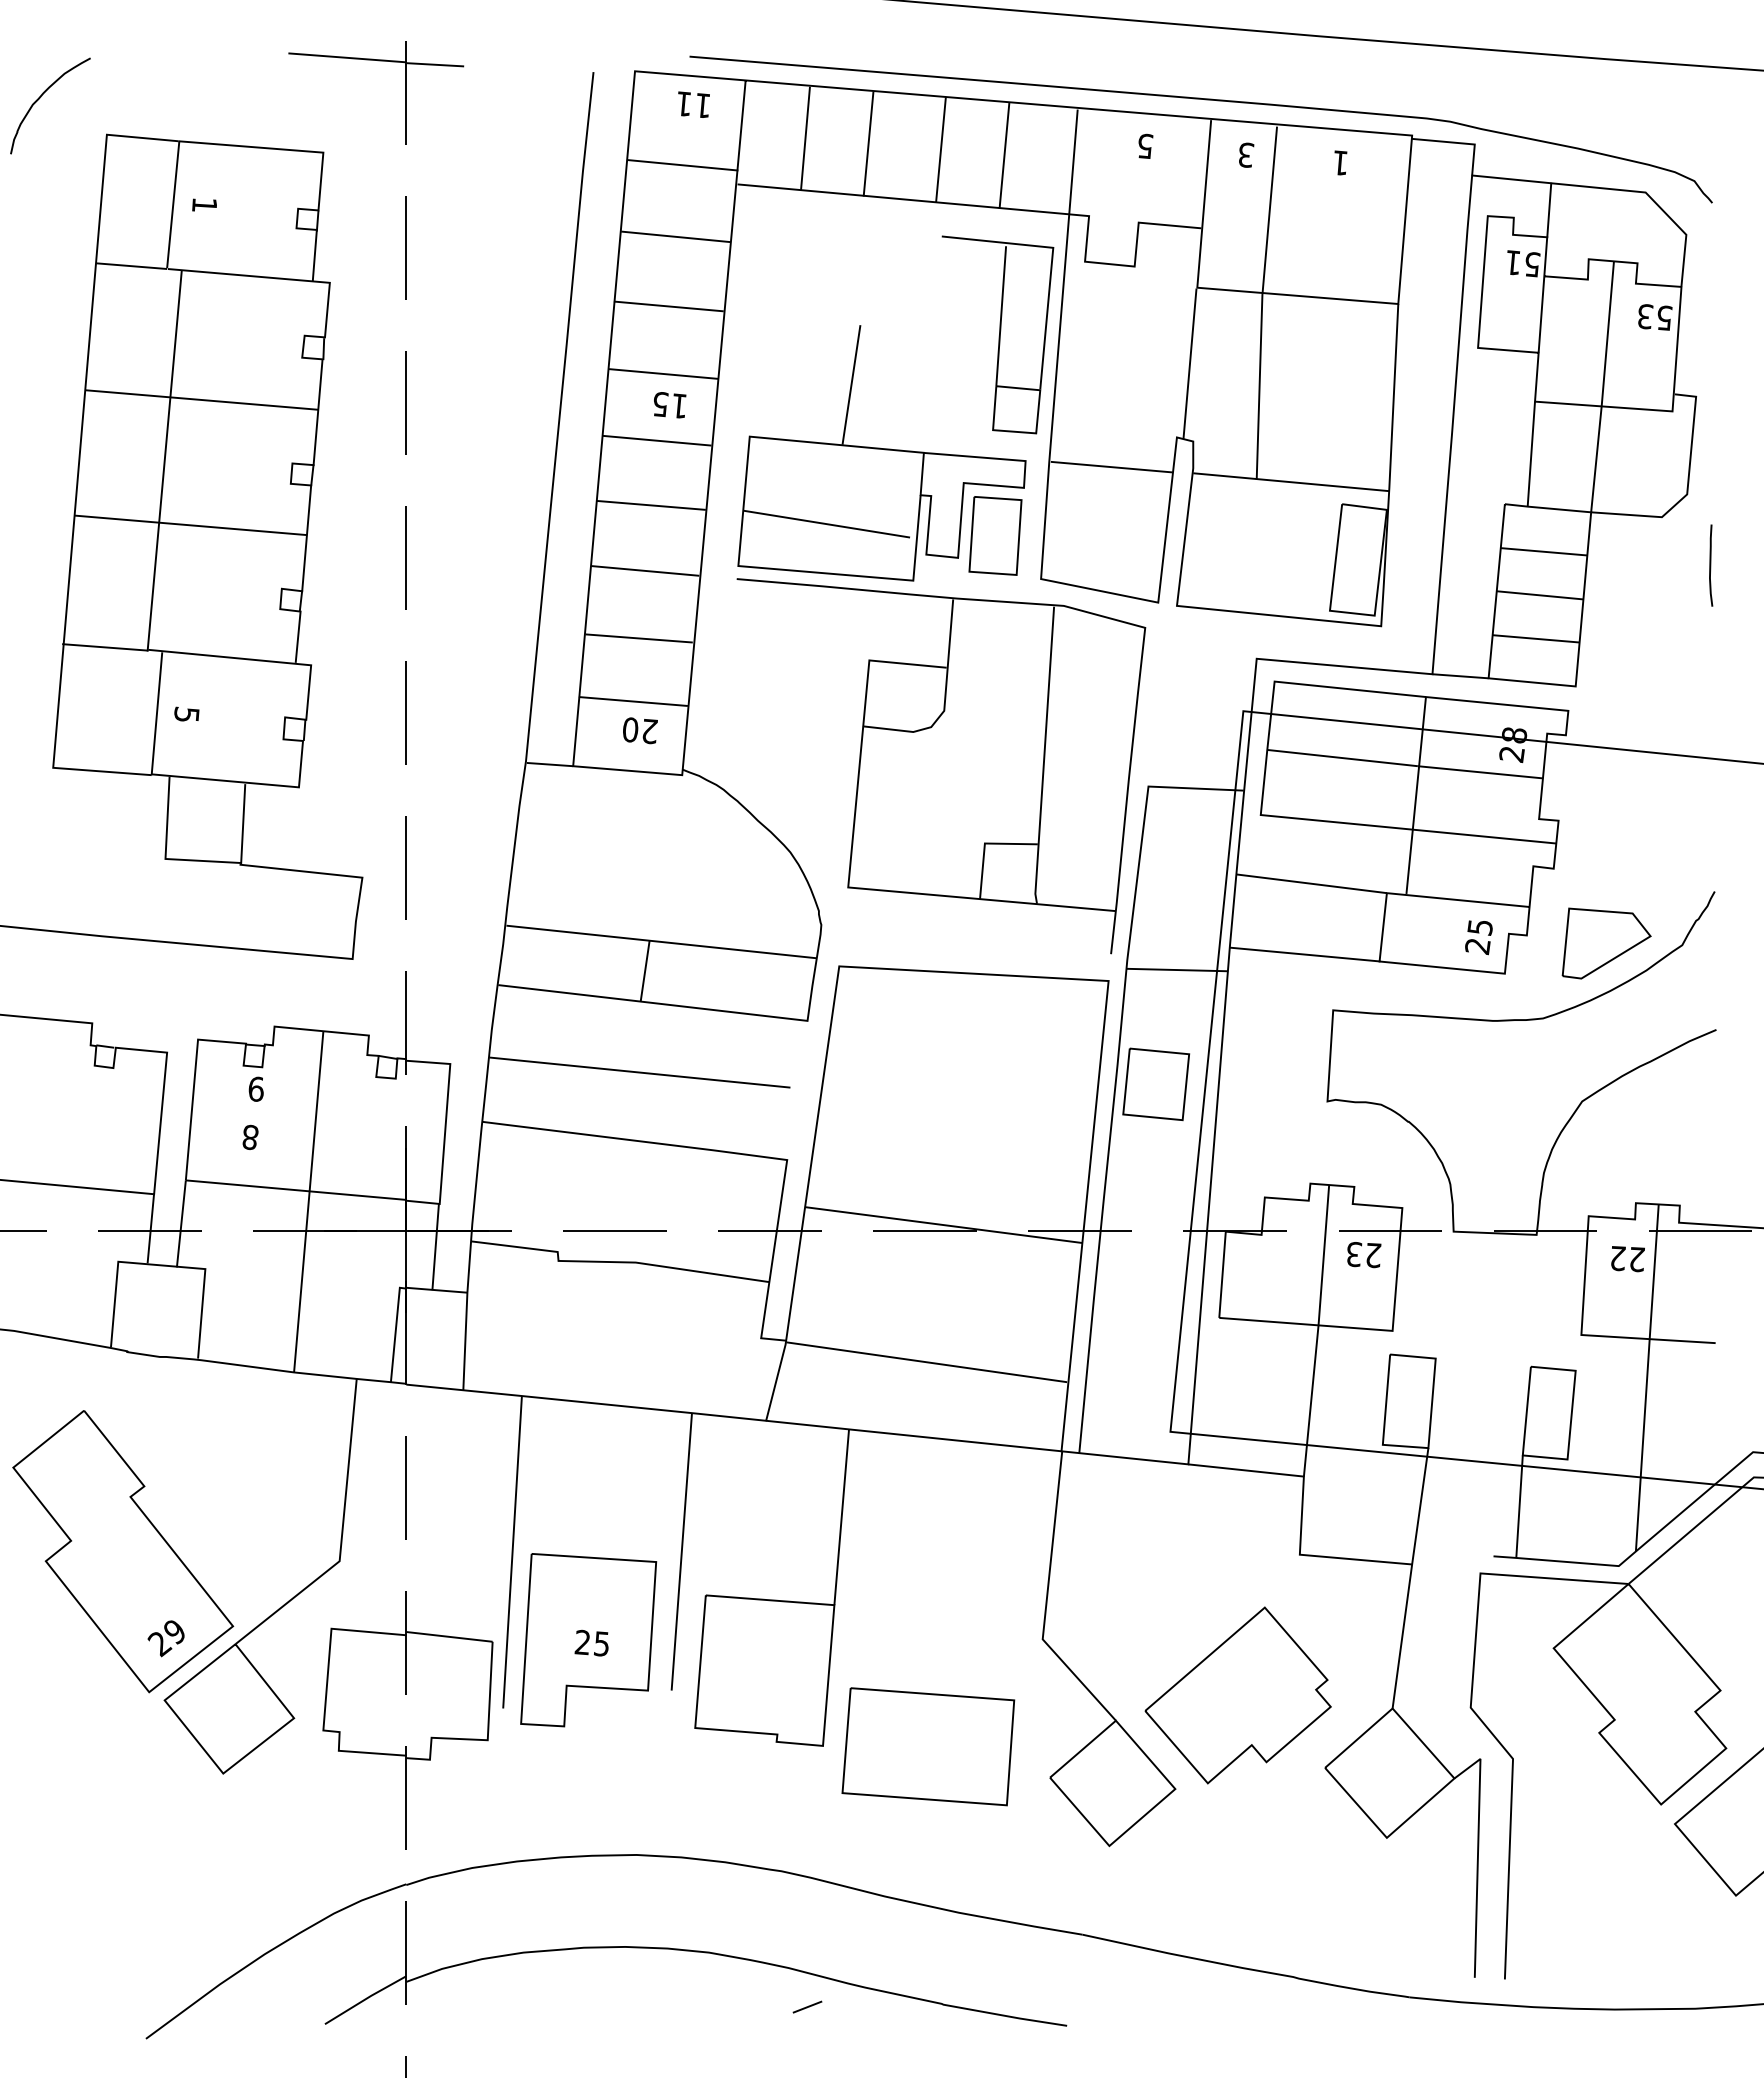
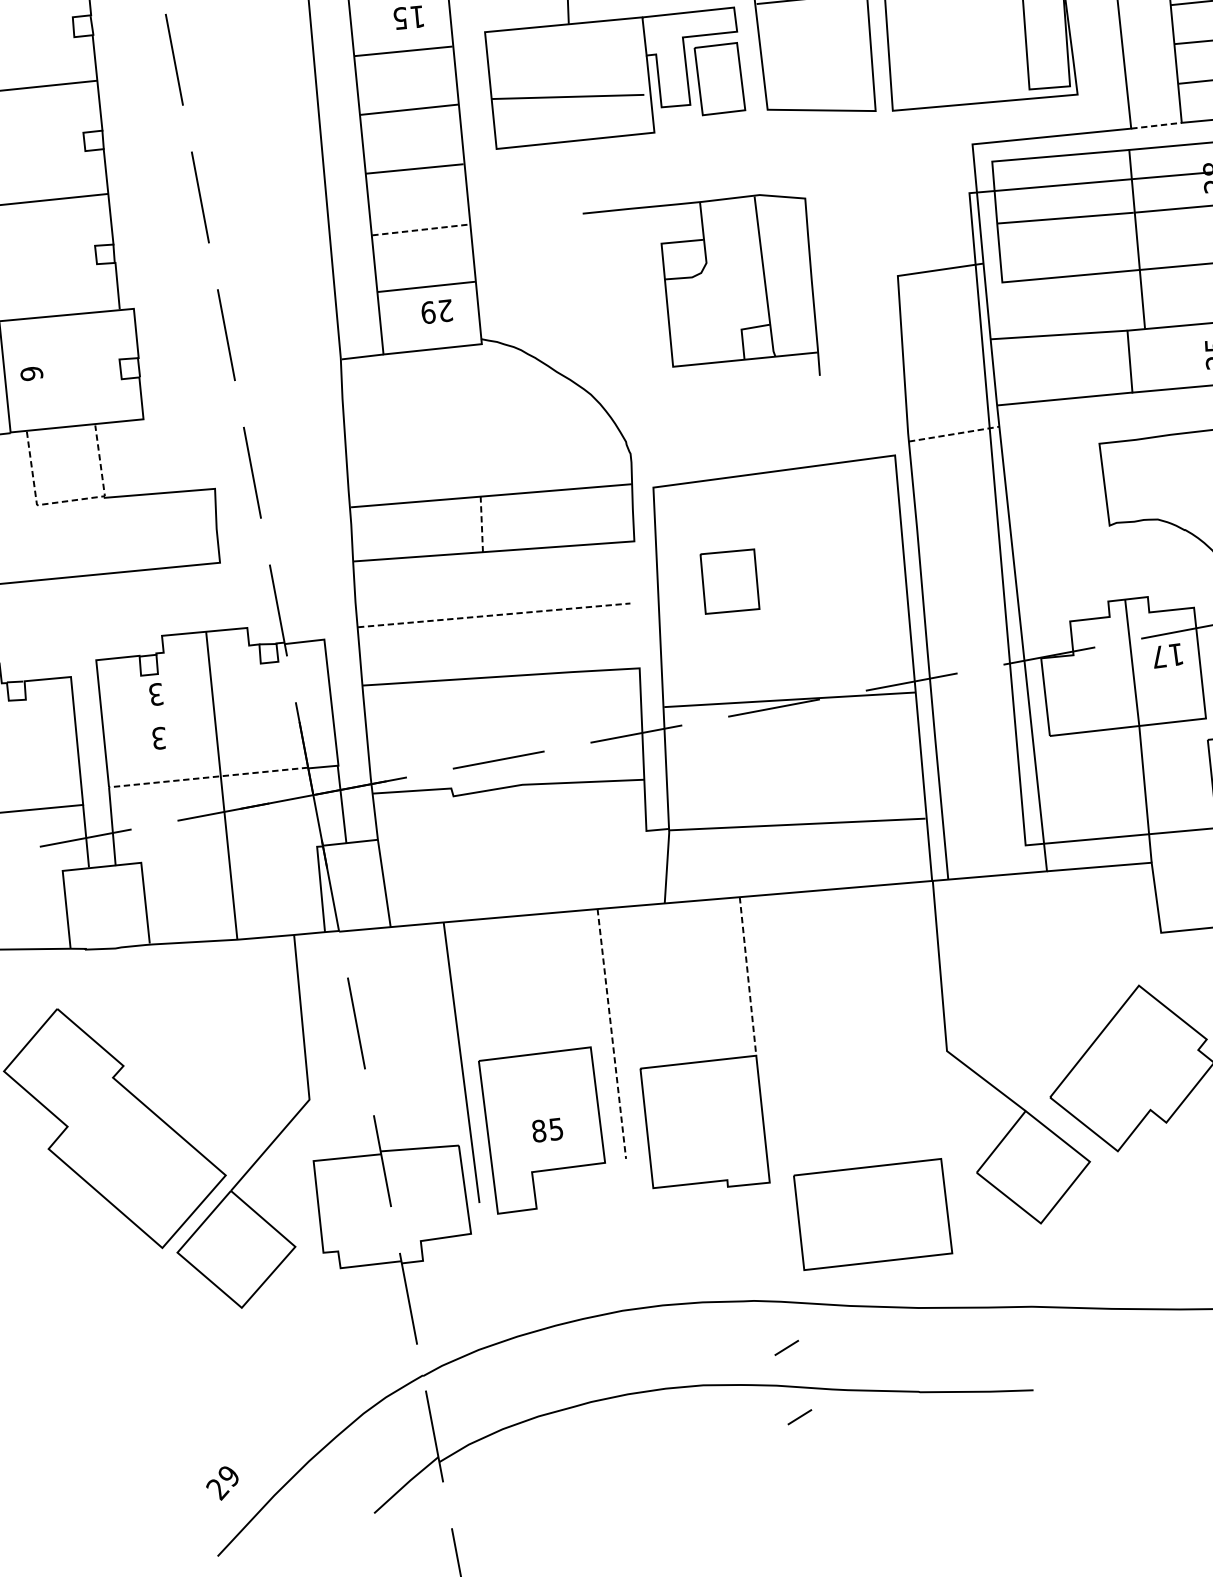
line: (639, 638) -> (420, 229), solid -> dashed
line: (1461, 676) -> (1157, 125), solid -> dashed
text: (186, 714) -> (31, 373), 5 -> 6
text: (630, 729) -> (428, 312), 20 -> 29
part: (941, 766) -> (710, 292), size x0.6
line: (202, 860) -> (70, 500), solid -> dashed
line: (645, 970) -> (482, 523), solid -> dashed
line: (1177, 970) -> (954, 434), solid -> dashed
line: (640, 1072) -> (494, 615), solid -> dashed
part: (1156, 1084) -> (730, 581), moved
text: (255, 1088) -> (155, 694), 9 -> 3
text: (250, 1137) -> (159, 738), 8 -> 3
line: (296, 1190) -> (209, 777), solid -> dashed
text: (1363, 1255) -> (1167, 656), 23 -> 17
line: (841, 1517) -> (747, 976), solid -> dashed
line: (681, 1552) -> (611, 1034), solid -> dashed
text: (165, 1638) -> (221, 1483), moved
text: (582, 1642) -> (538, 1131), 25 -> 85
part: (928, 1746) -> (872, 1214), moved
line: (807, 1928) -> (786, 1347), added

